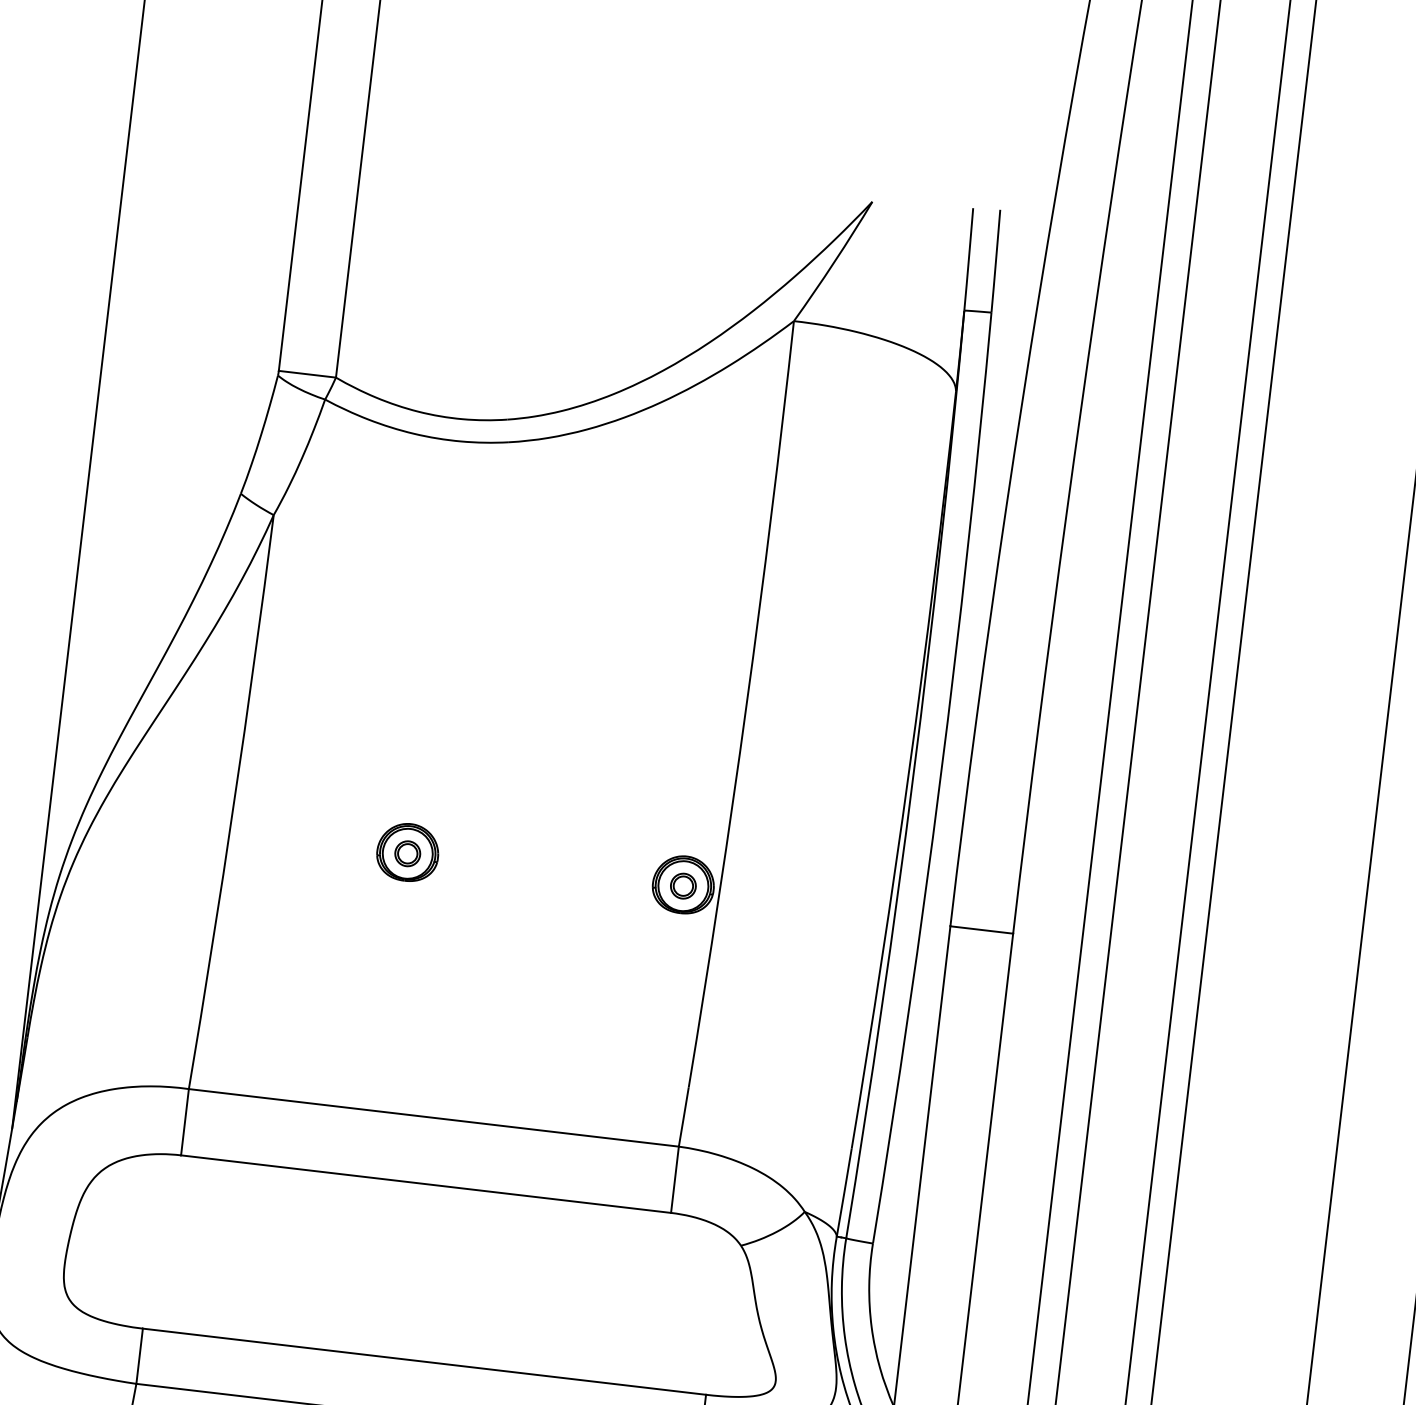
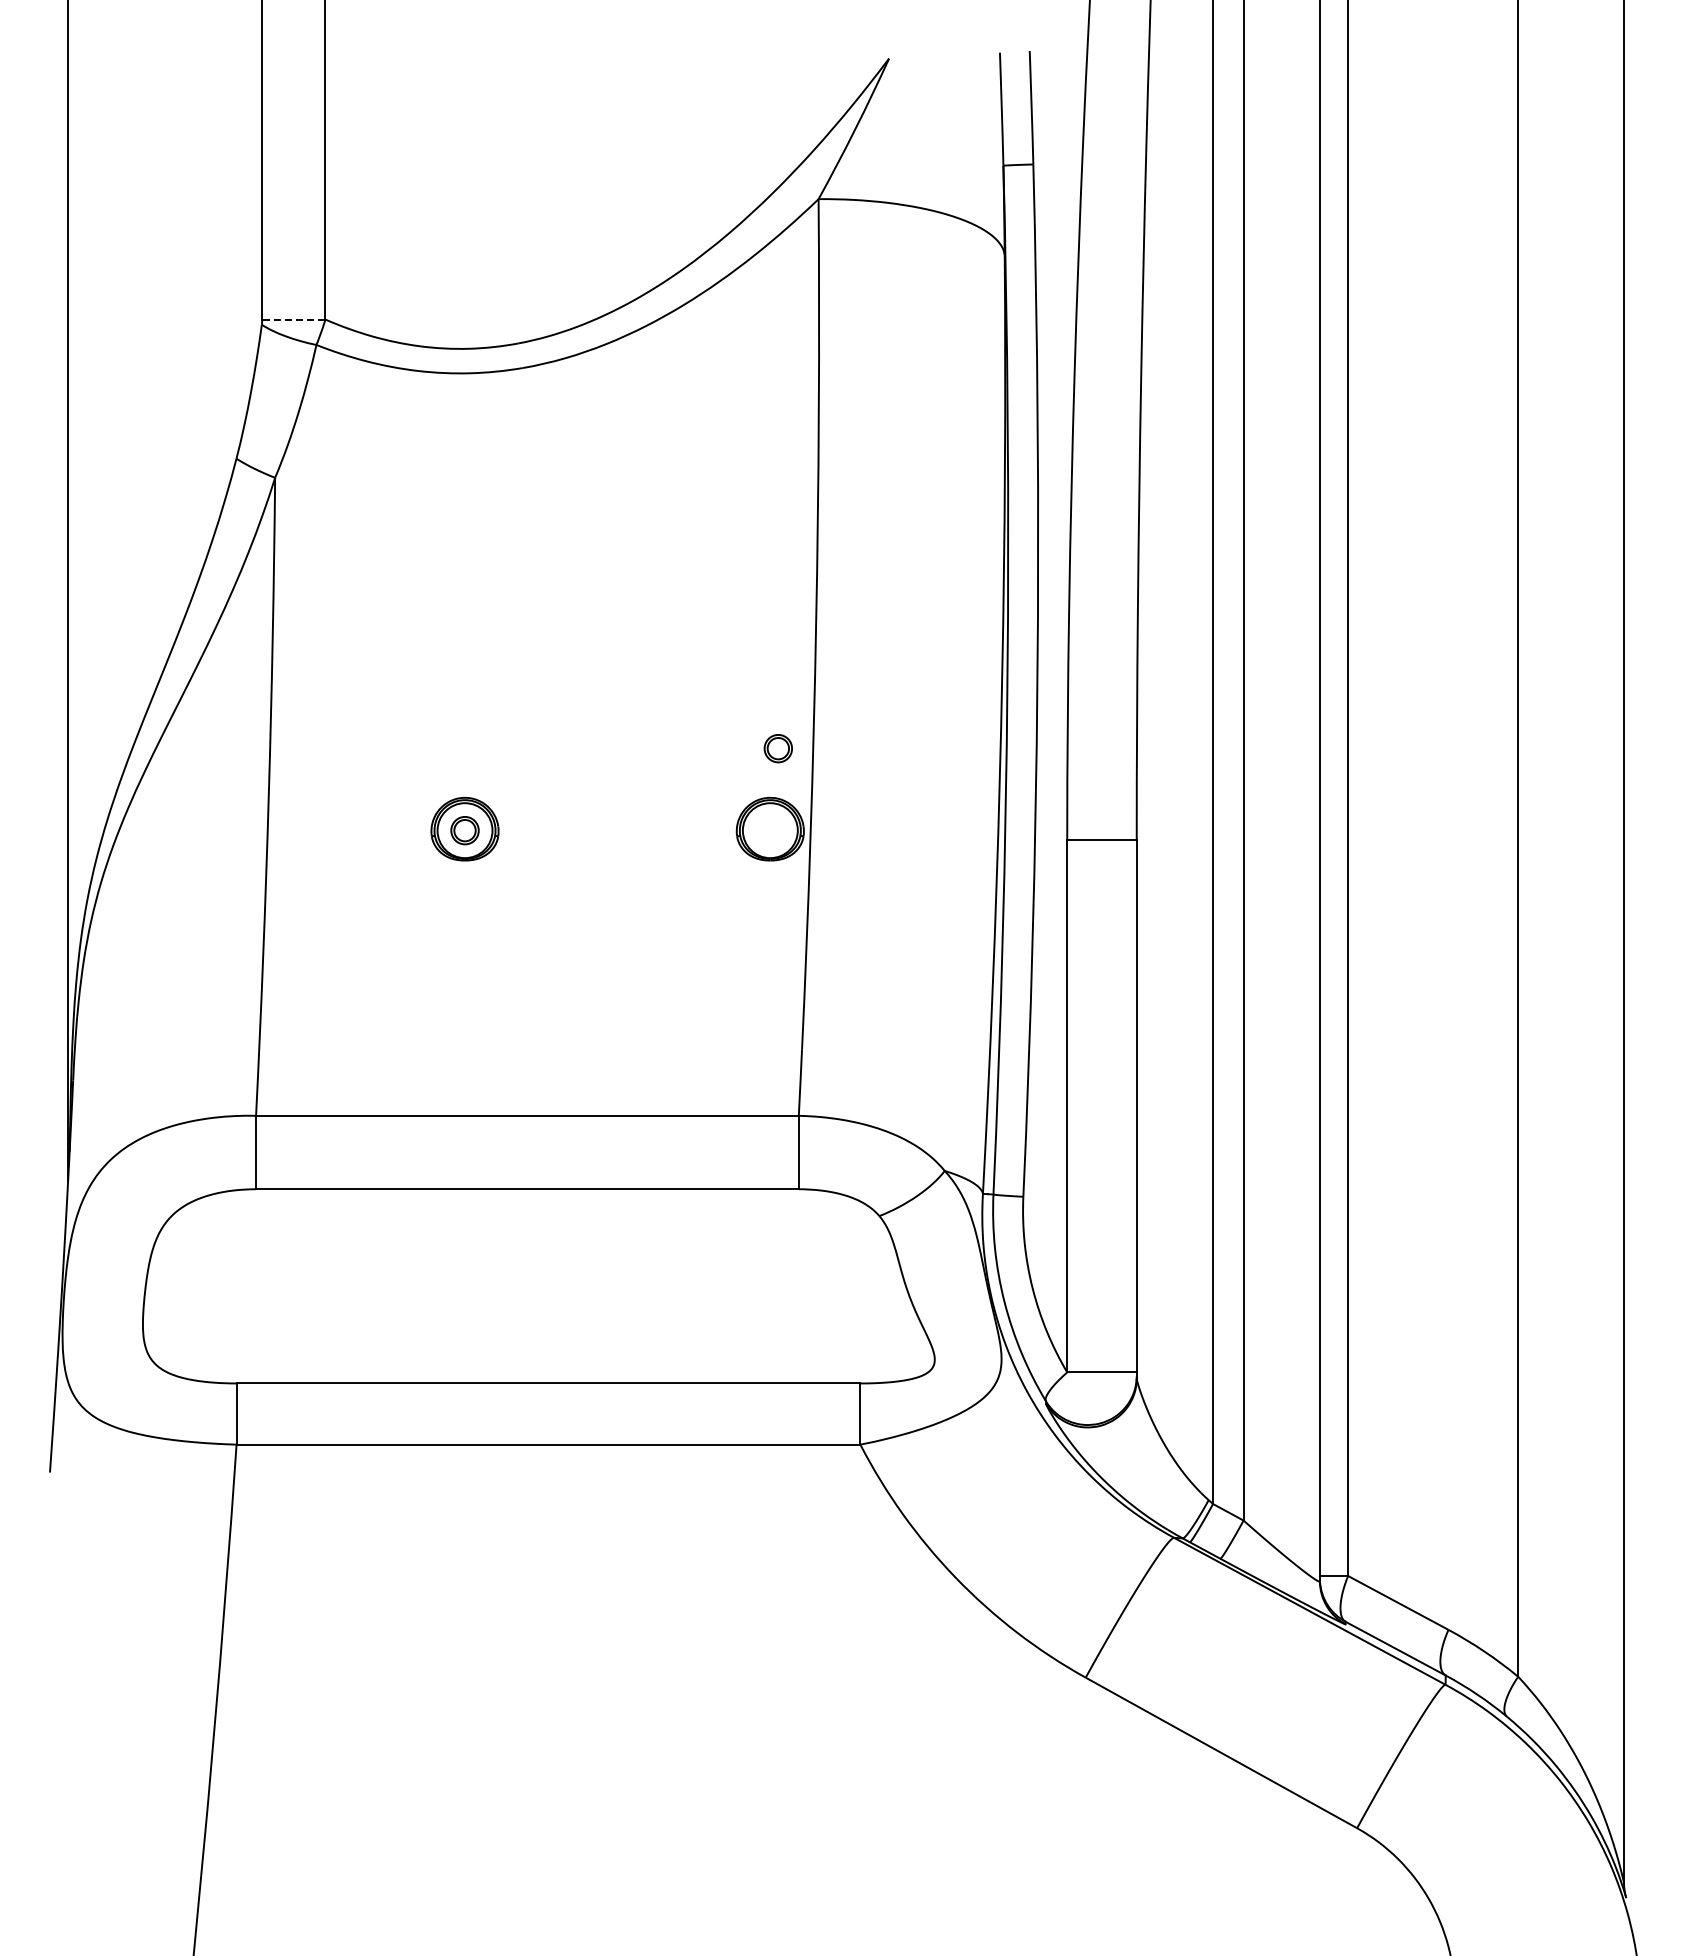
line: (307, 374) -> (293, 319), solid -> dashed
part: (682, 885) -> (777, 748), moved

